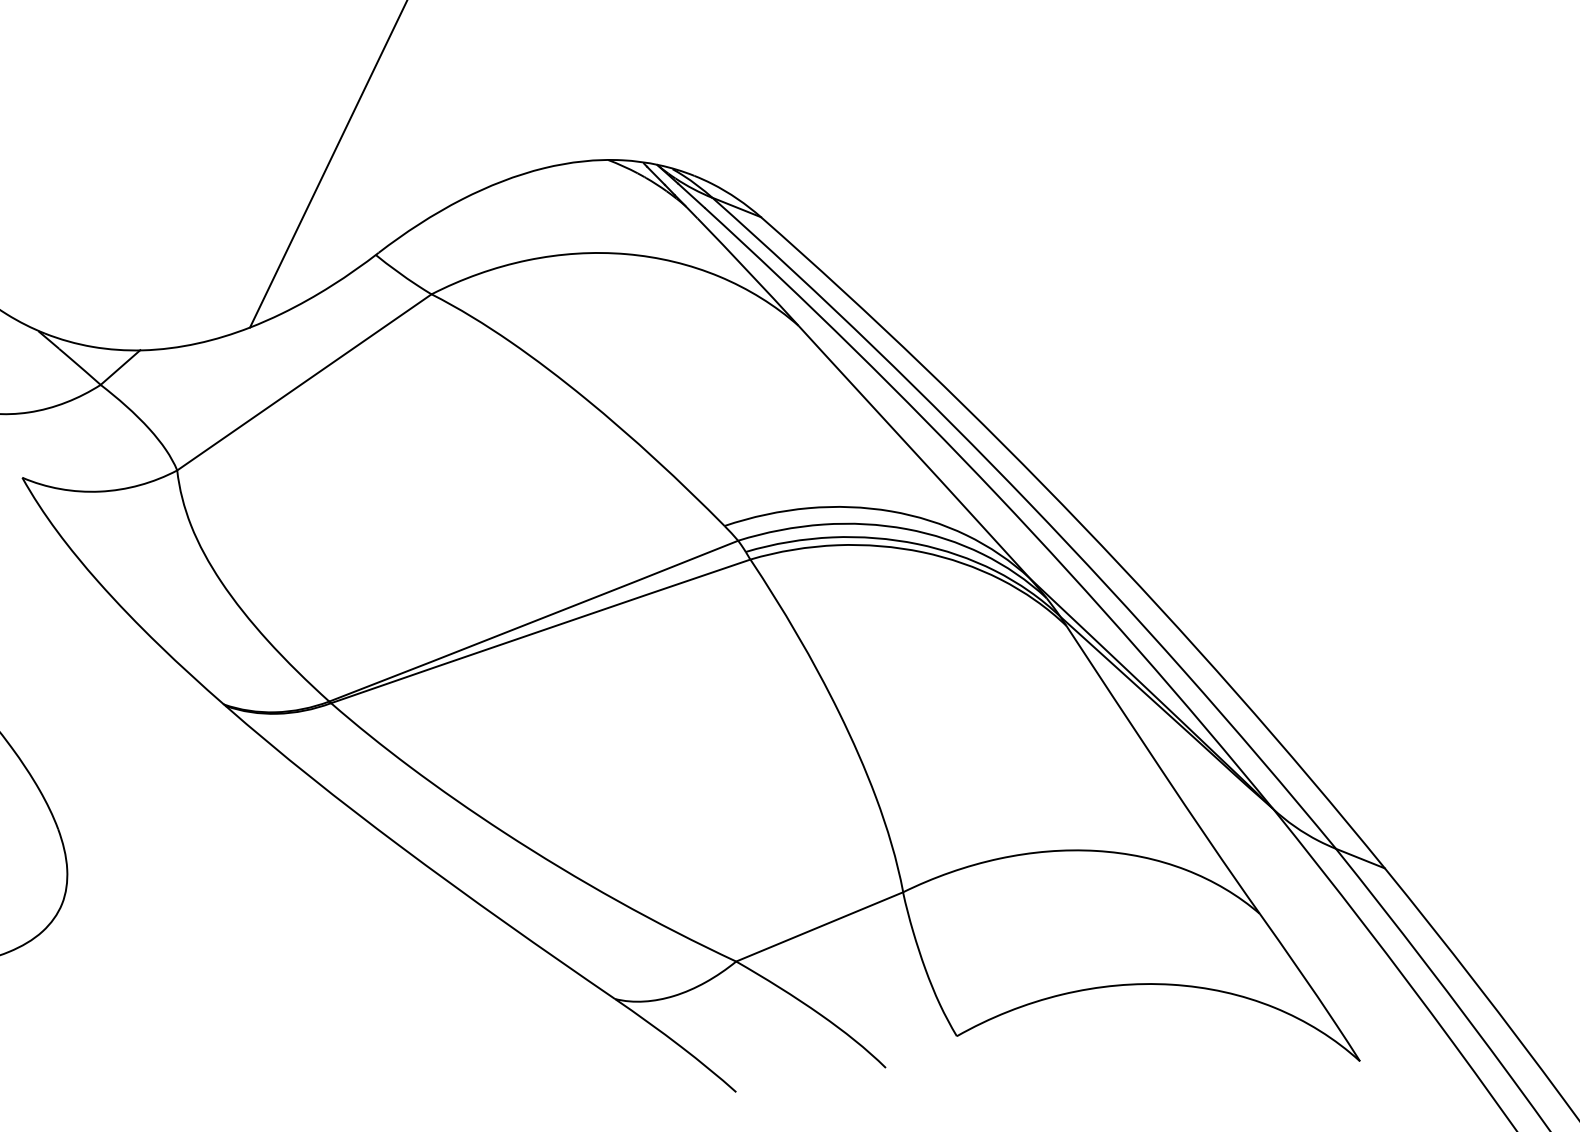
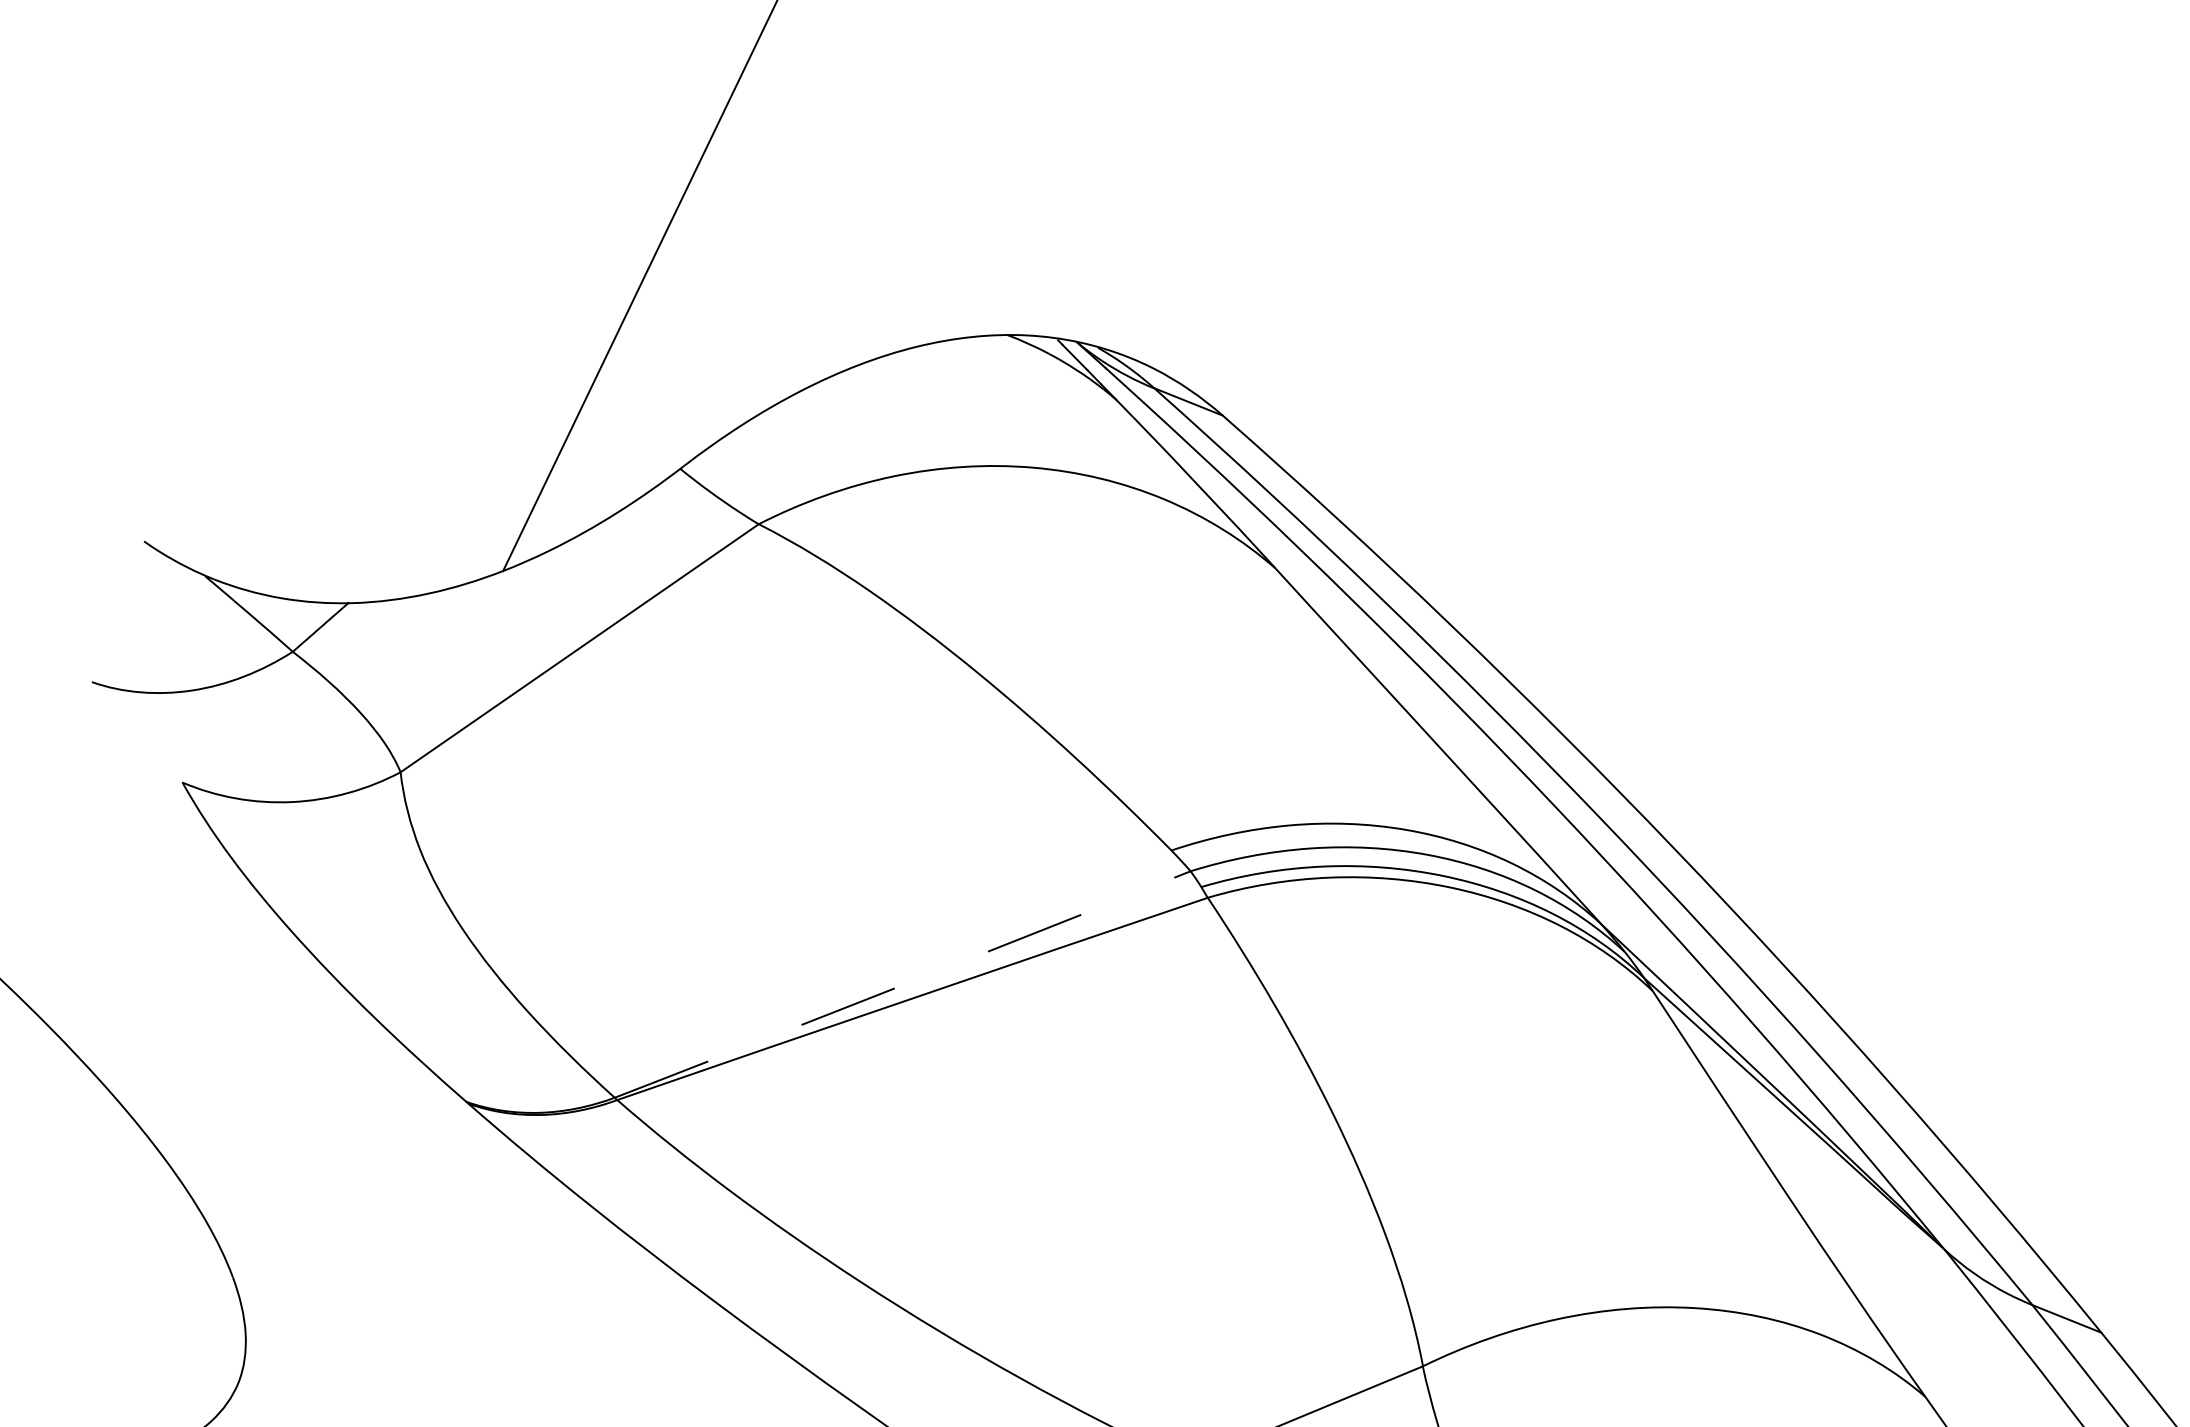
arc: (533, 621) -> (902, 984), solid -> dashed

